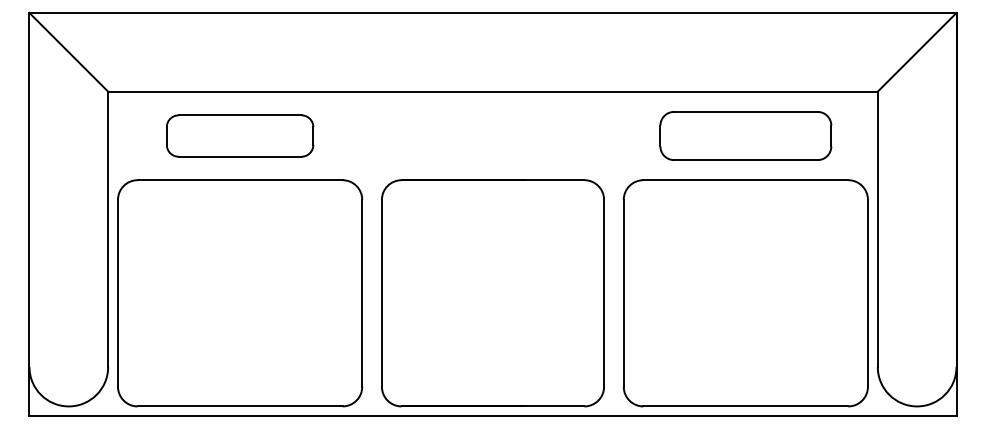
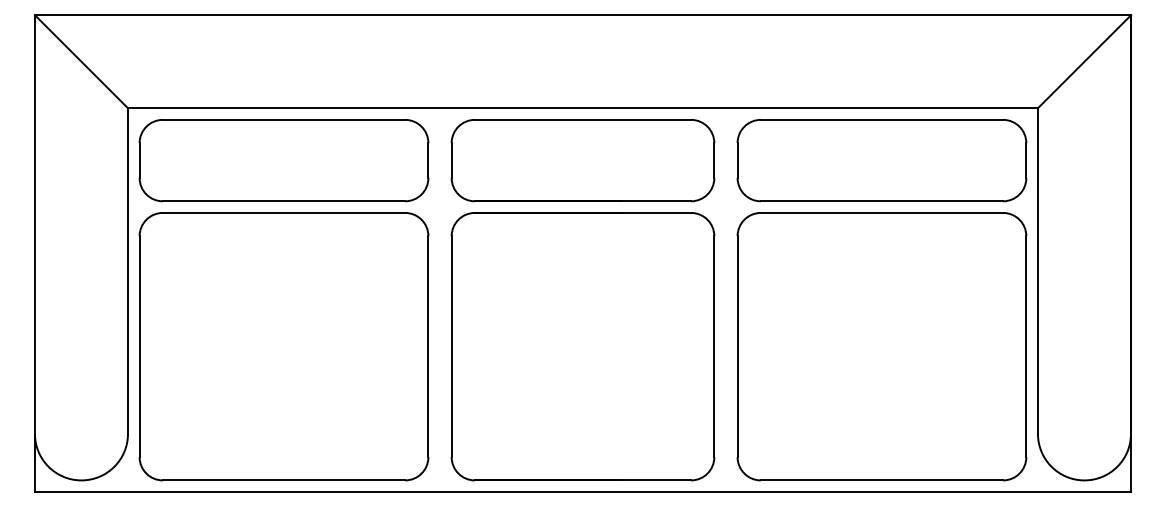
part: (239, 135) -> (283, 160), size x1.67
part: (492, 135) -> (582, 160), added
part: (745, 135) -> (881, 160), size x1.43

